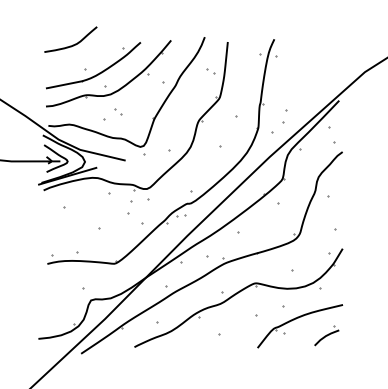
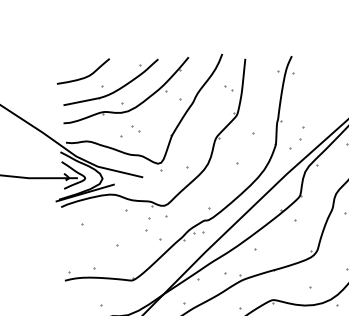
curve: (72, 44) -> (85, 76), moved

